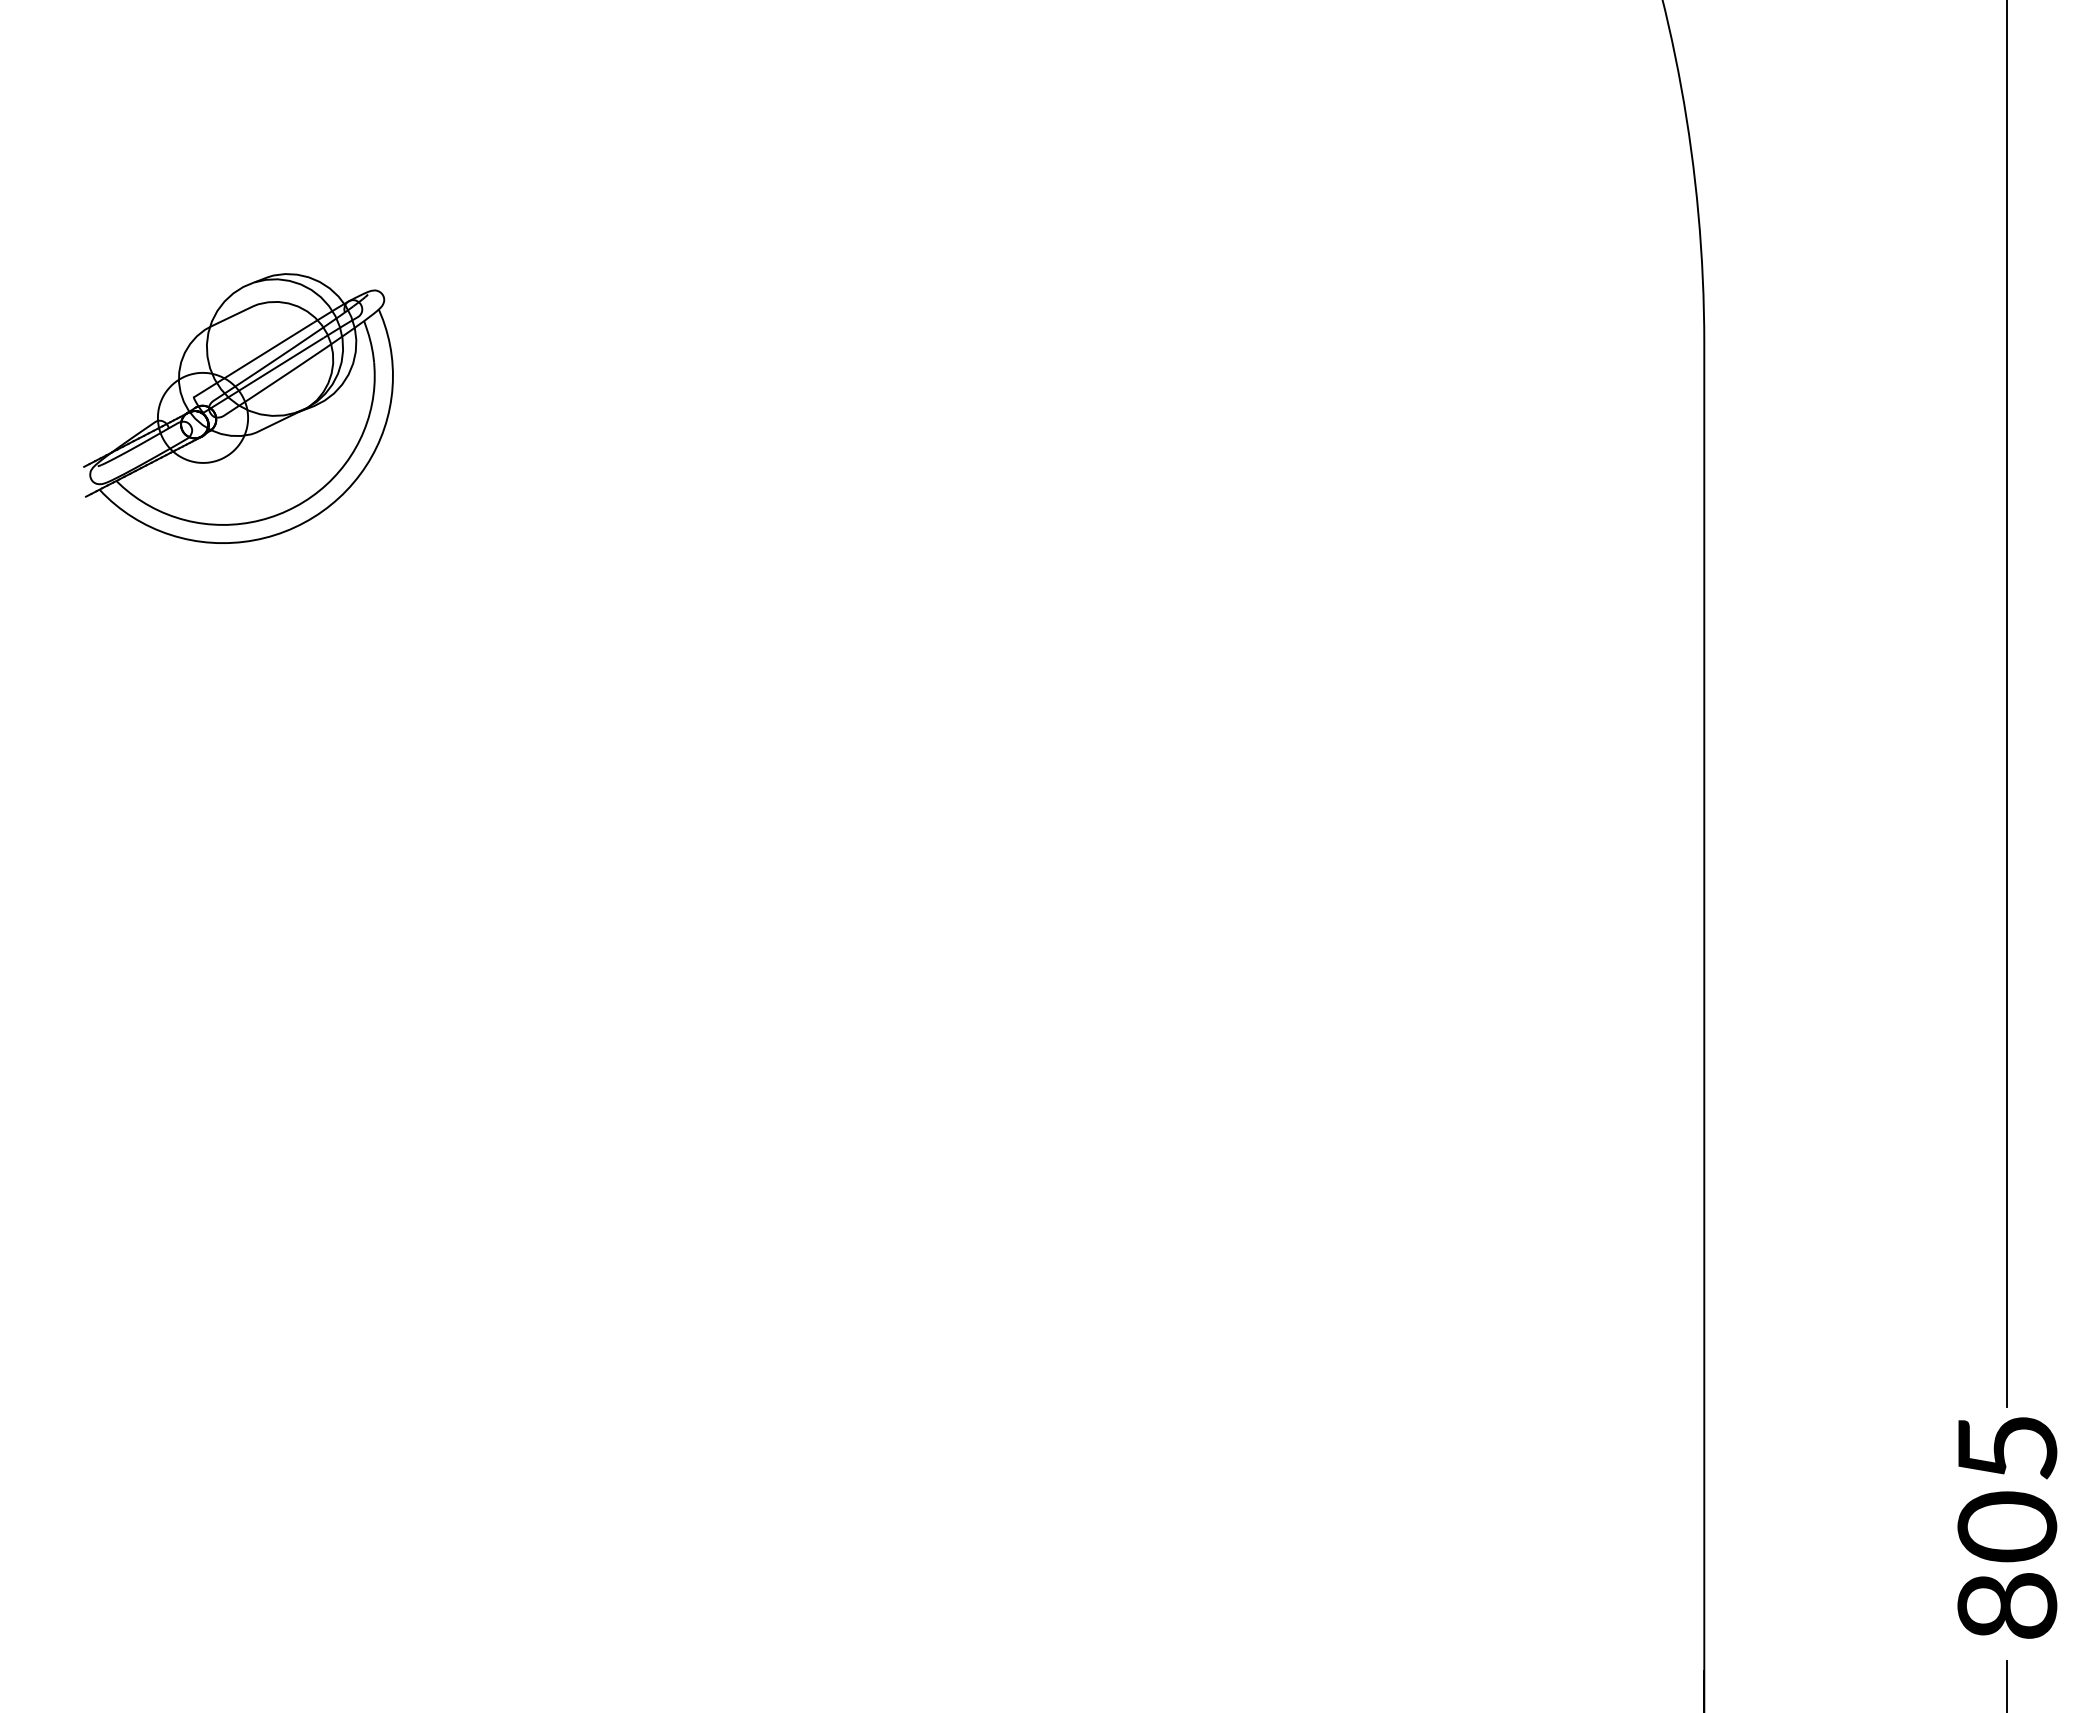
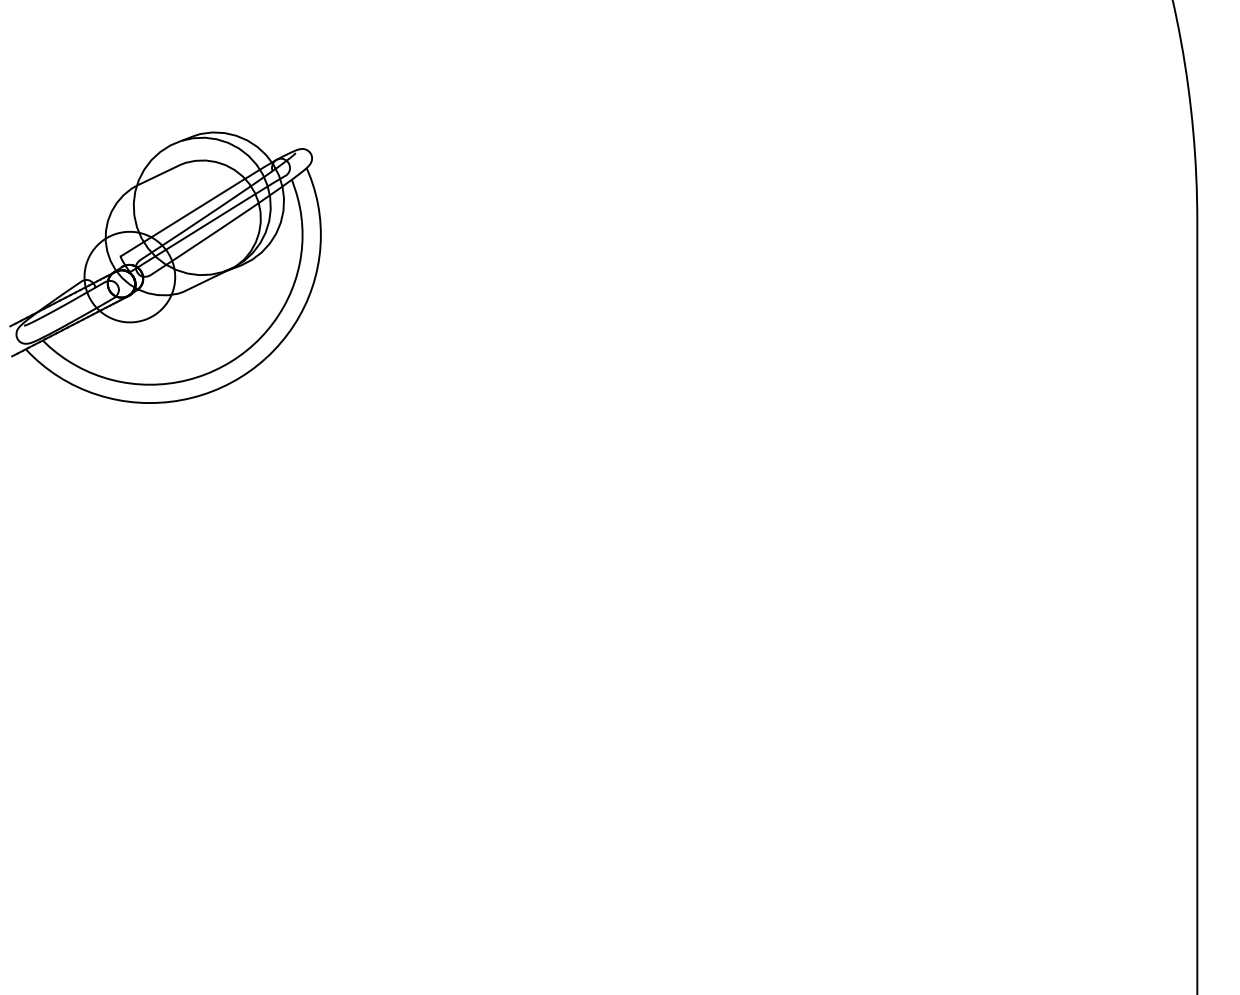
part: (238, 408) -> (165, 267), size x1.43

